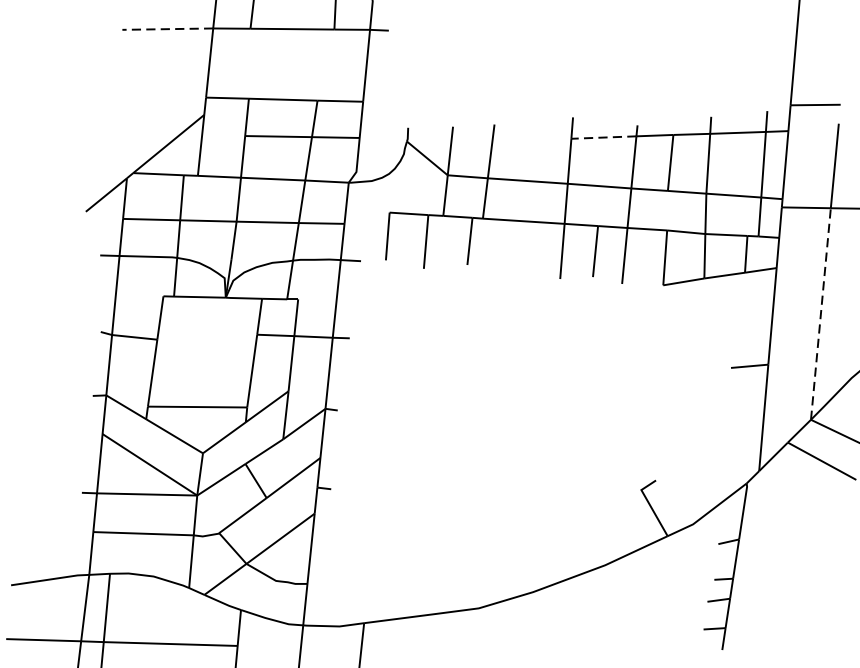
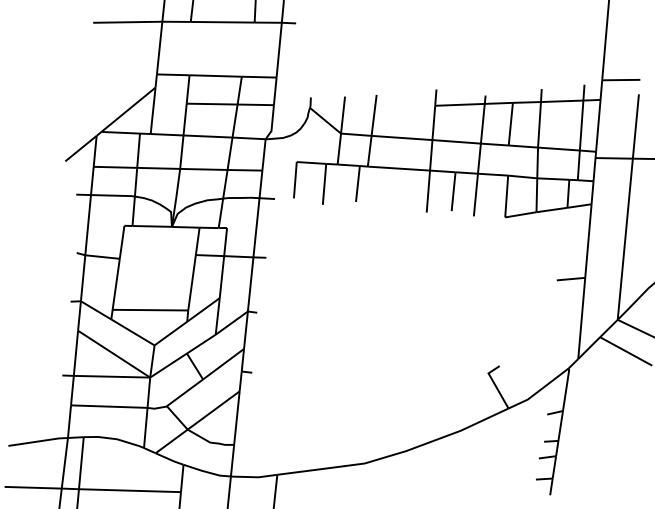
line: (167, 29) -> (127, 22), dashed -> solid
line: (603, 137) -> (459, 104), dashed -> solid
line: (821, 314) -> (625, 239), dashed -> solid

